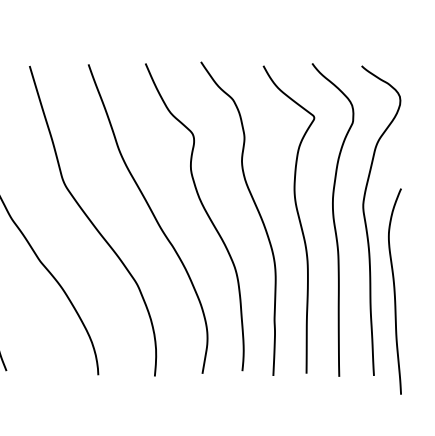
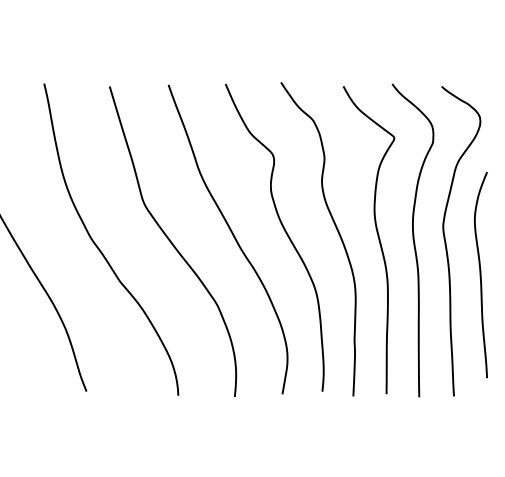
curve: (394, 291) -> (480, 275), moved

